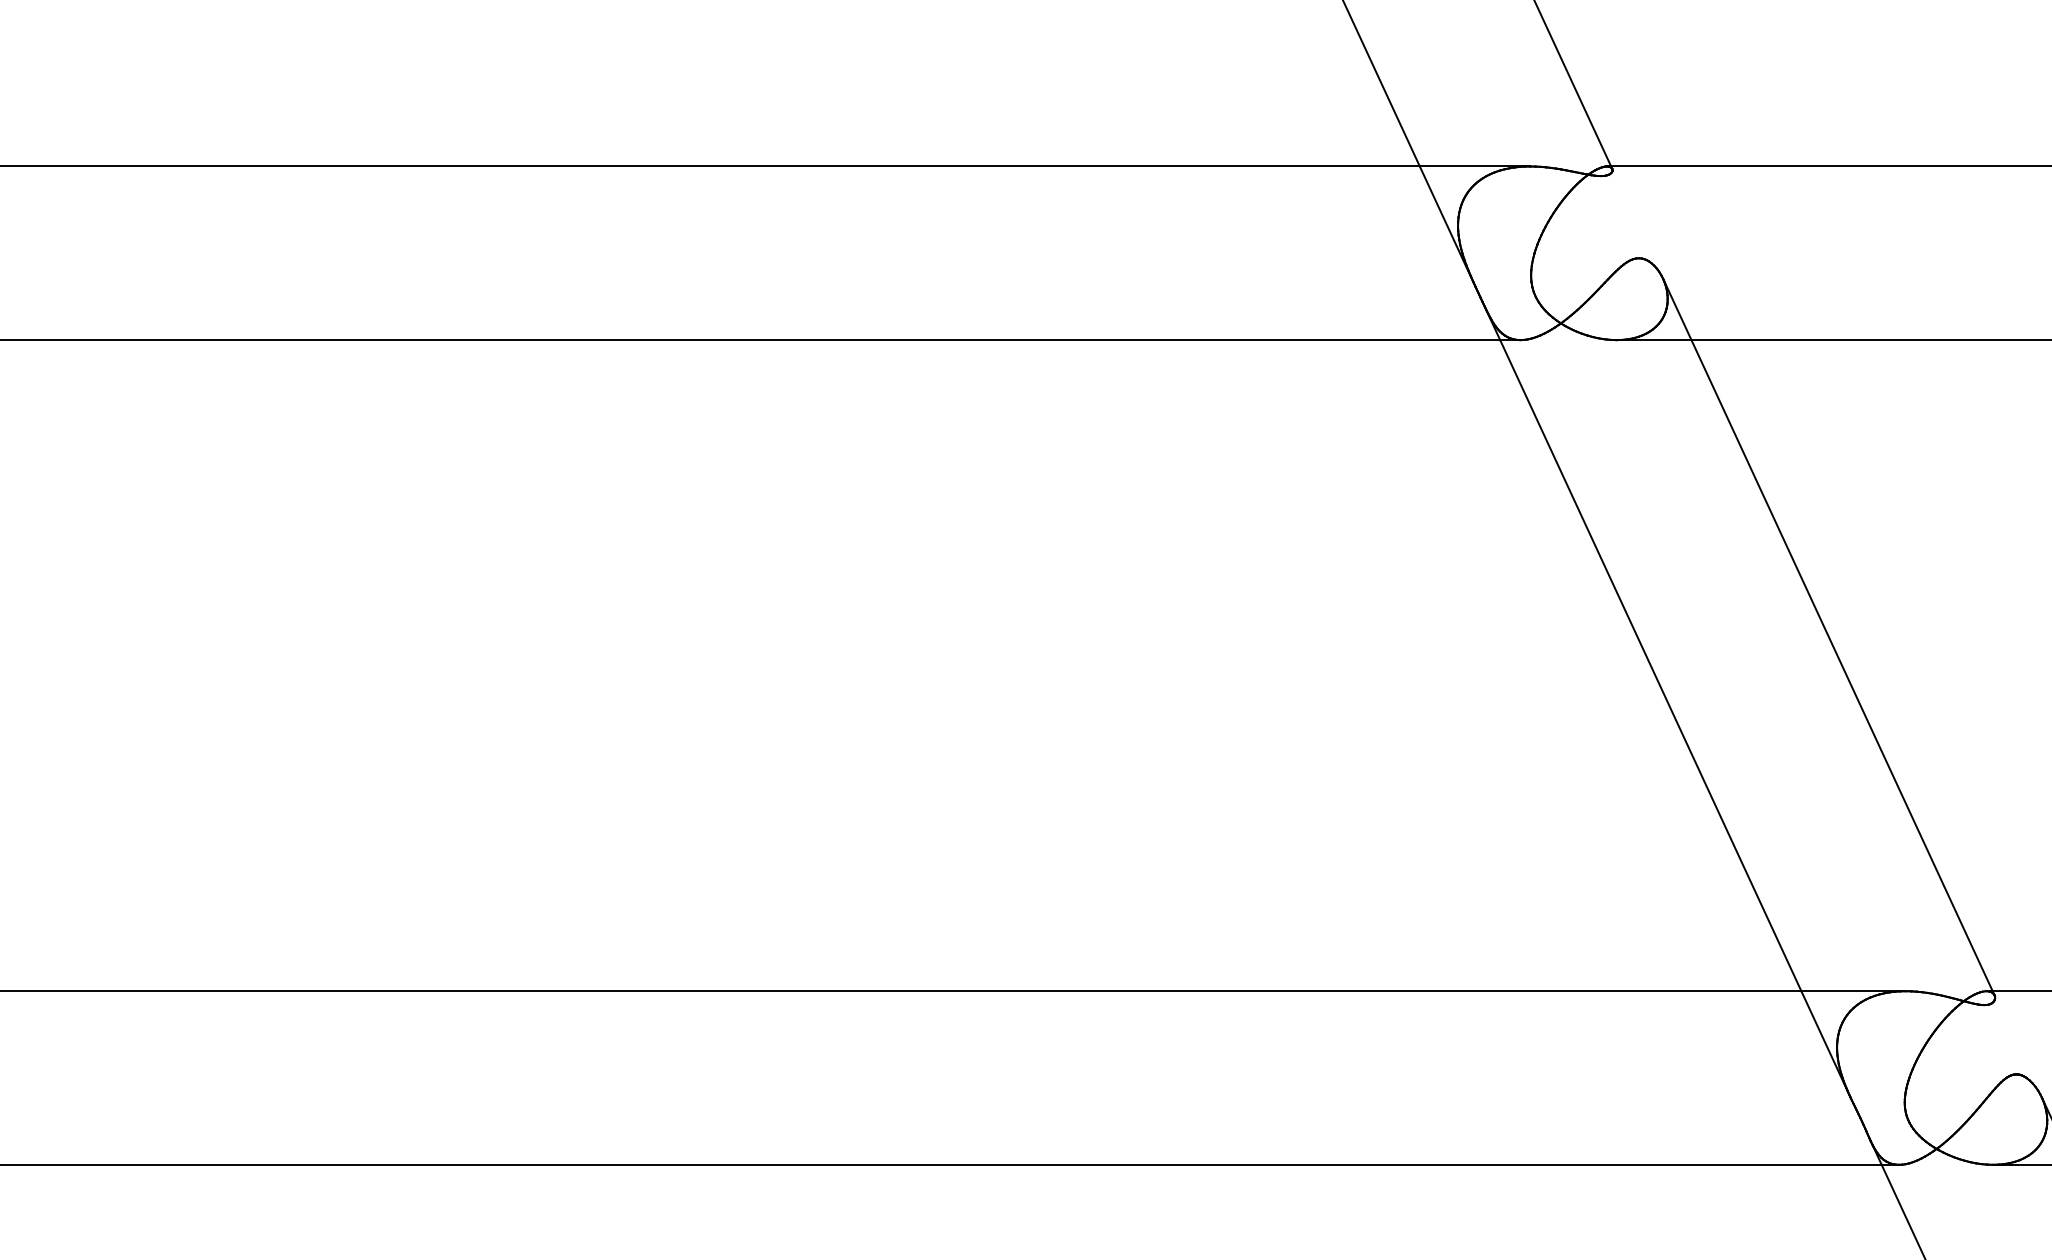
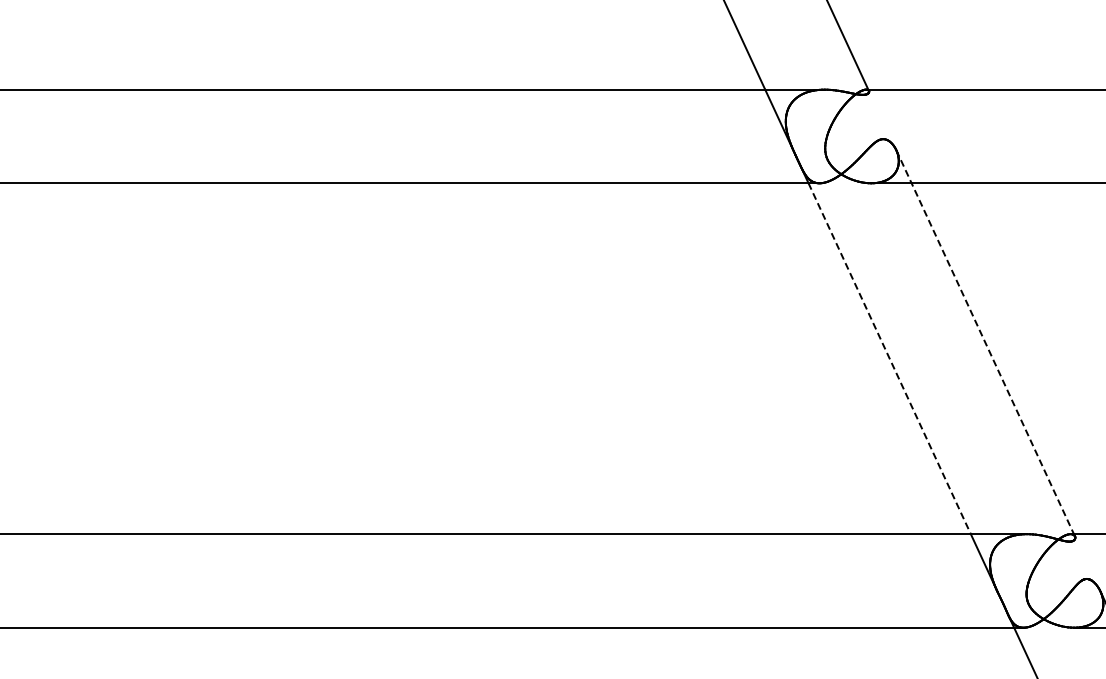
line: (1828, 637) -> (985, 343), solid -> dashed
line: (1650, 667) -> (889, 359), solid -> dashed

